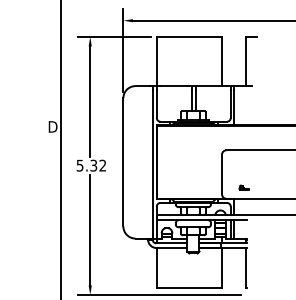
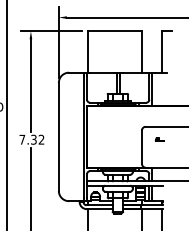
text: (79, 165) -> (21, 139), 5.32 -> 7.32
part: (243, 187) -> (159, 139), moved

